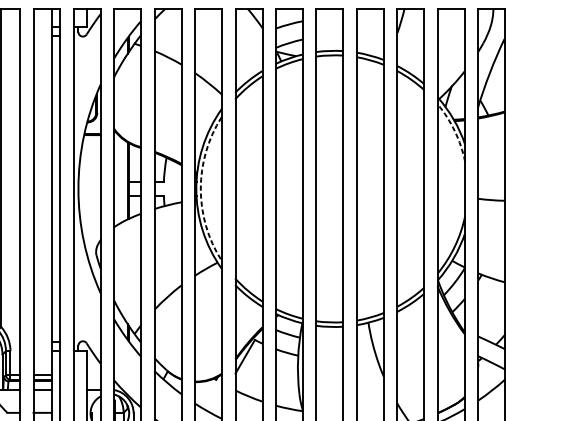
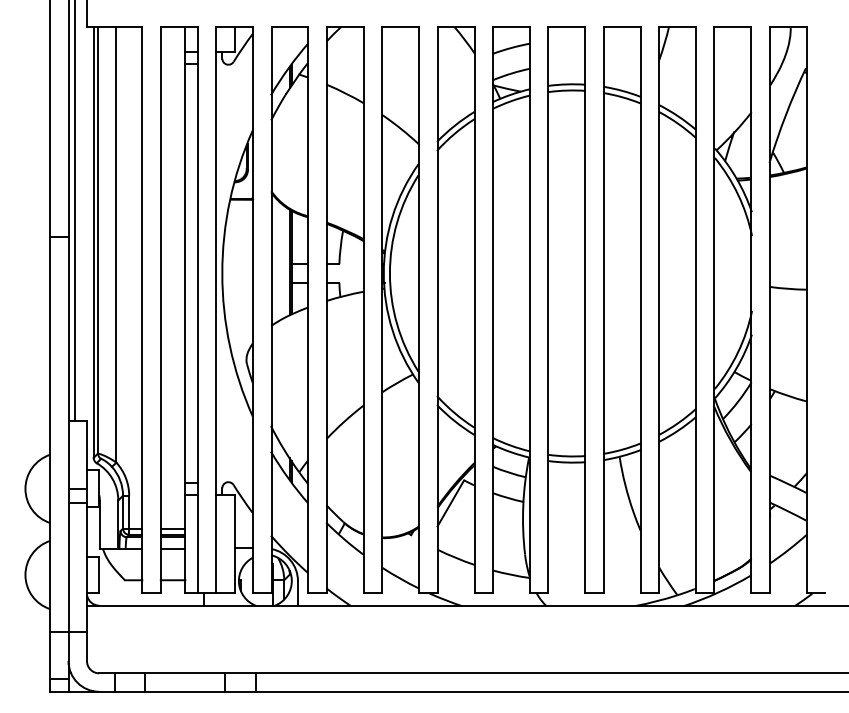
arc: (455, 131) -> (738, 194), dashed -> solid
arc: (200, 188) -> (389, 273), dashed -> solid

